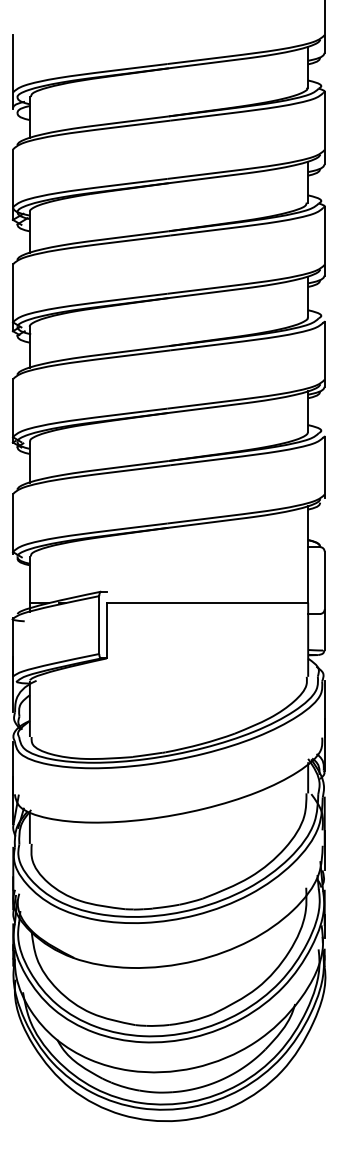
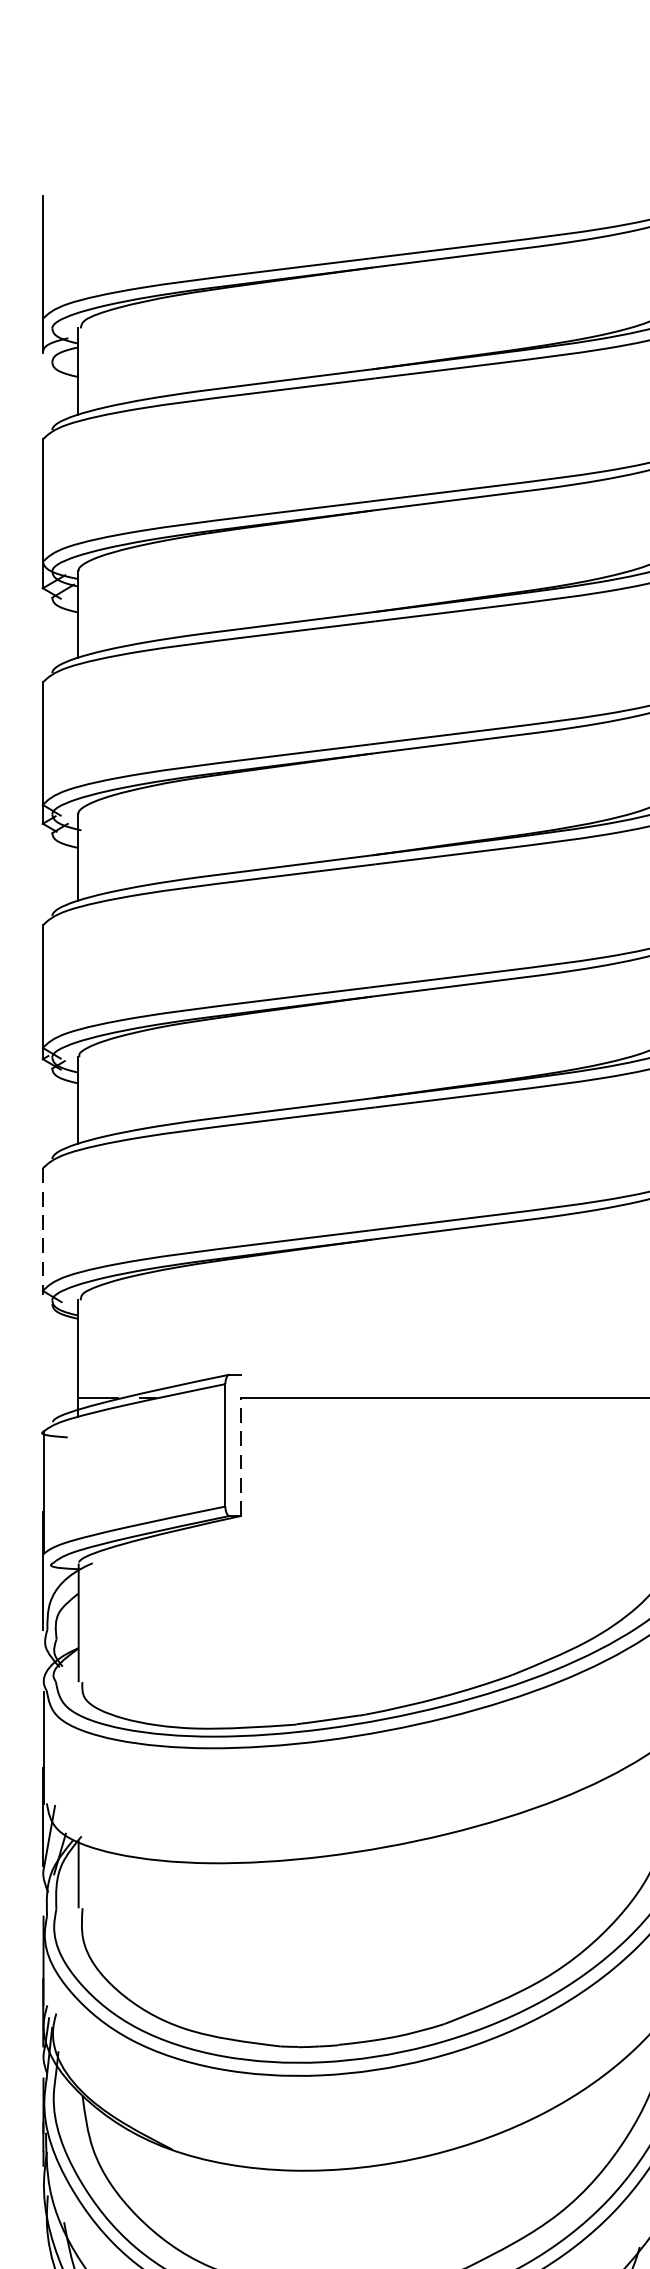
line: (12, 524) -> (41, 1232), solid -> dashed
line: (106, 630) -> (240, 1456), solid -> dashed

